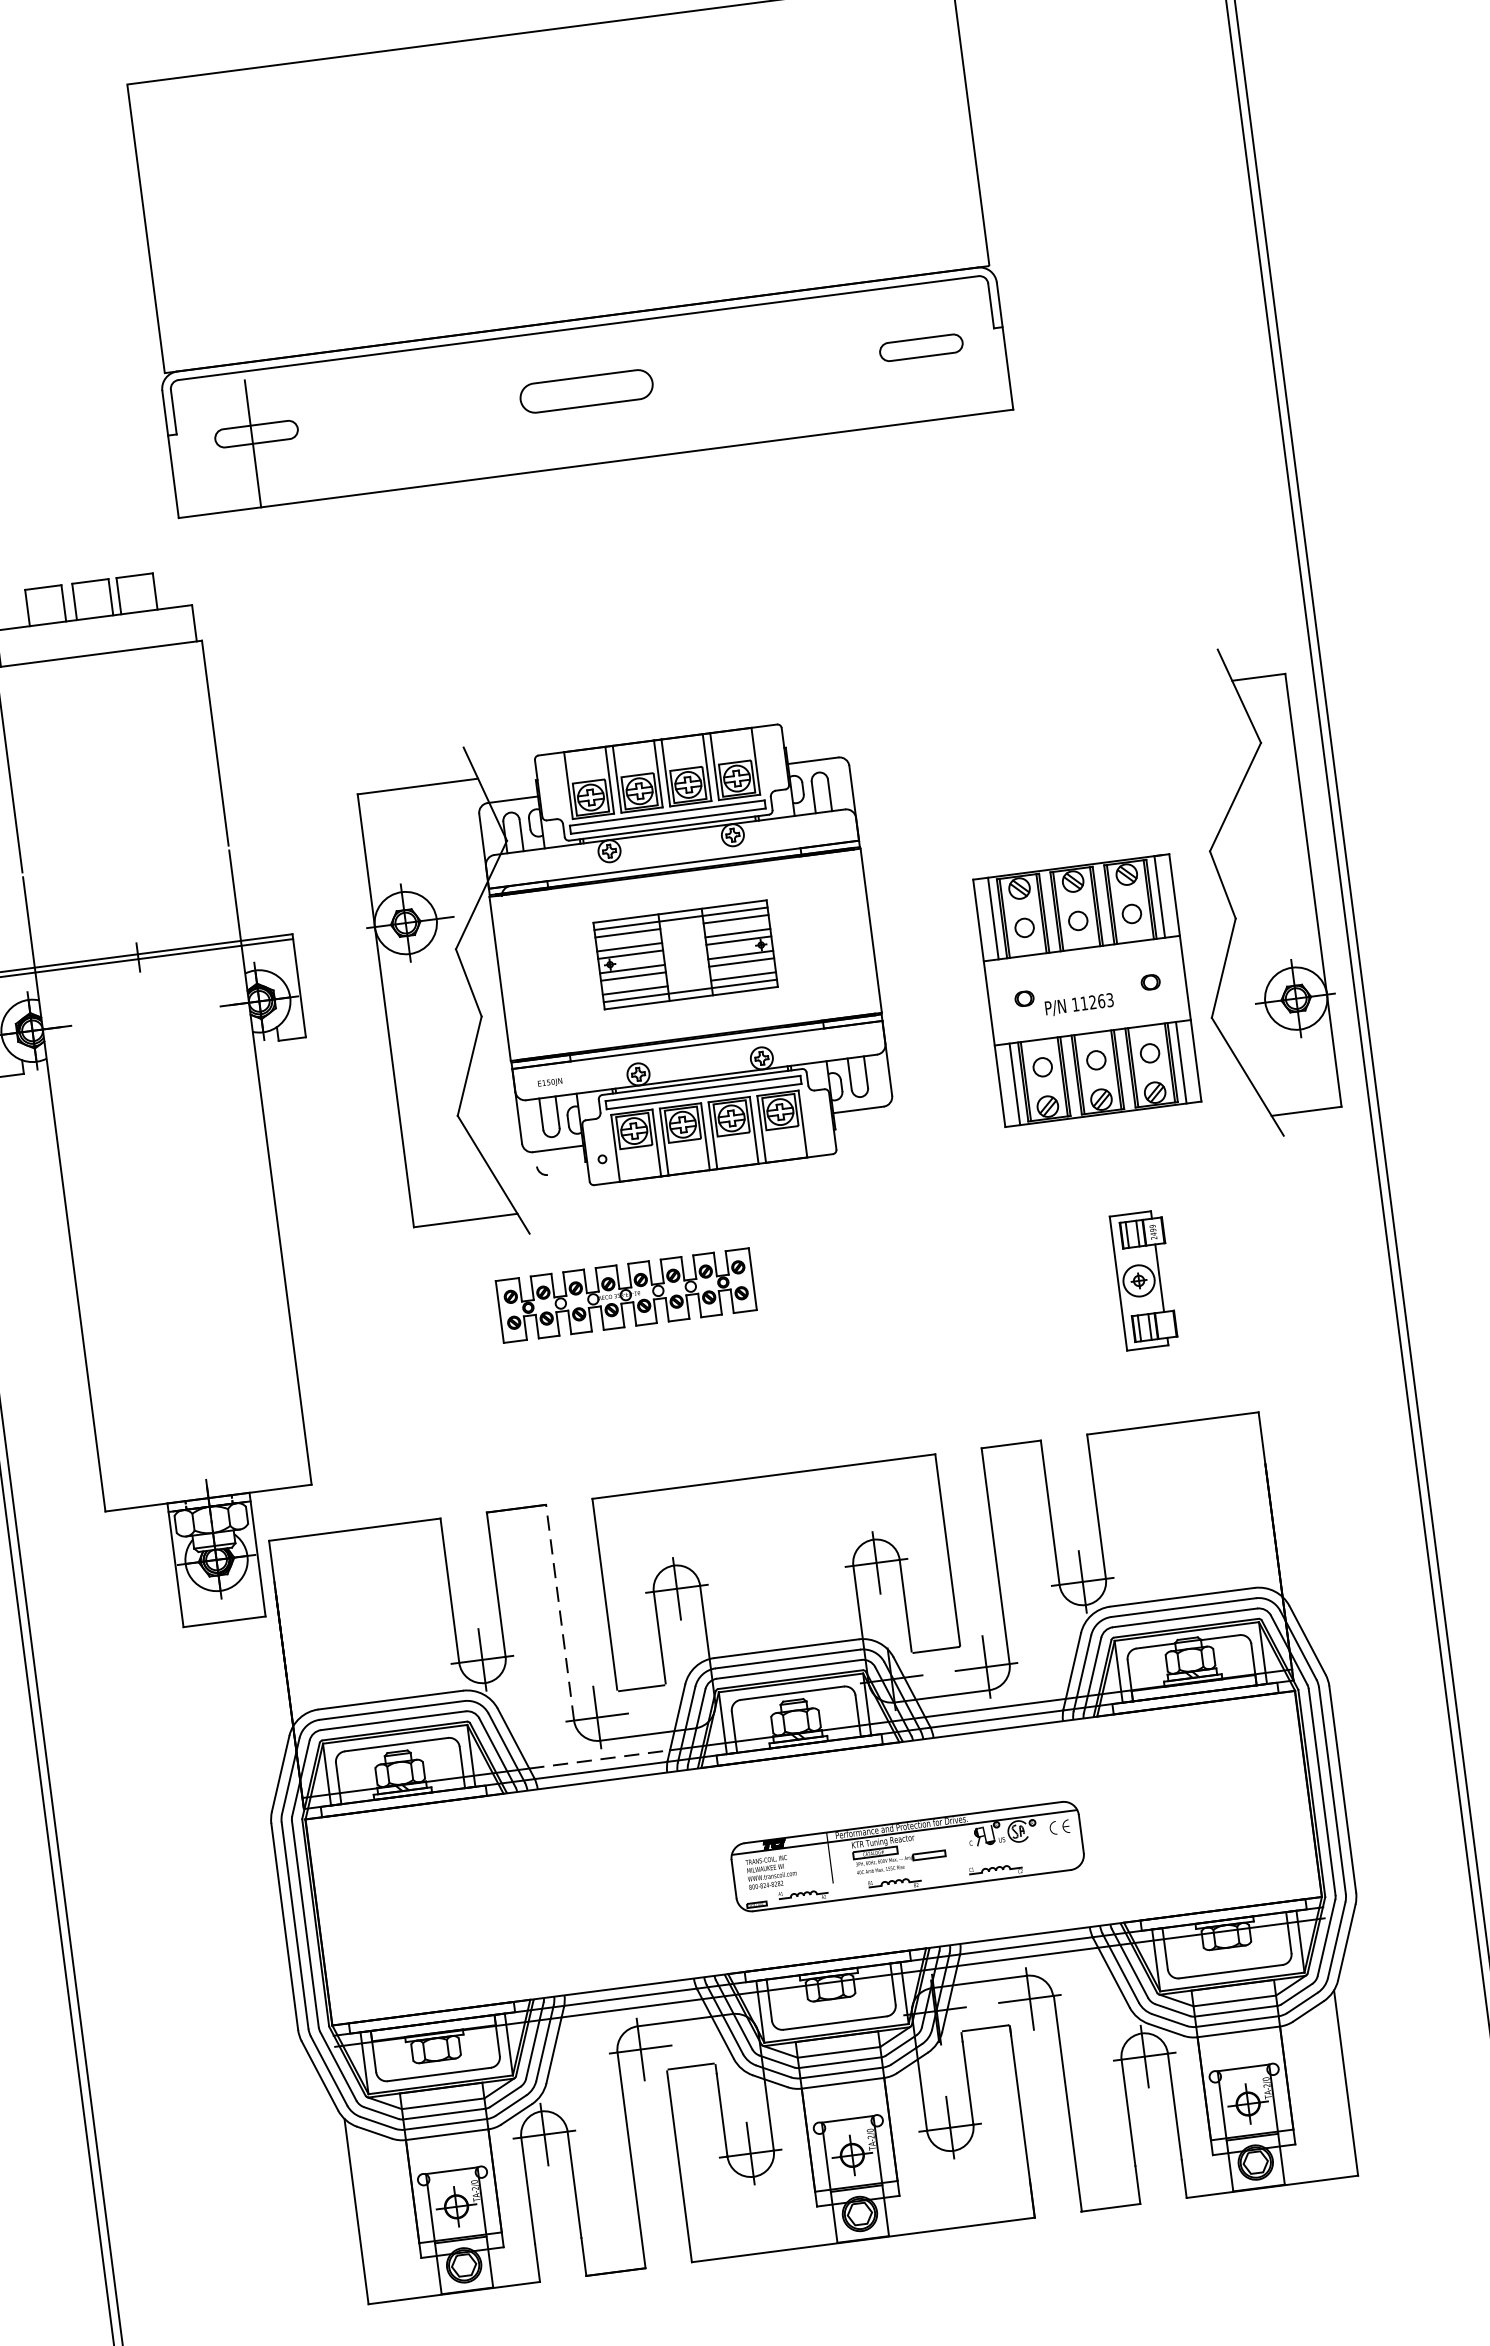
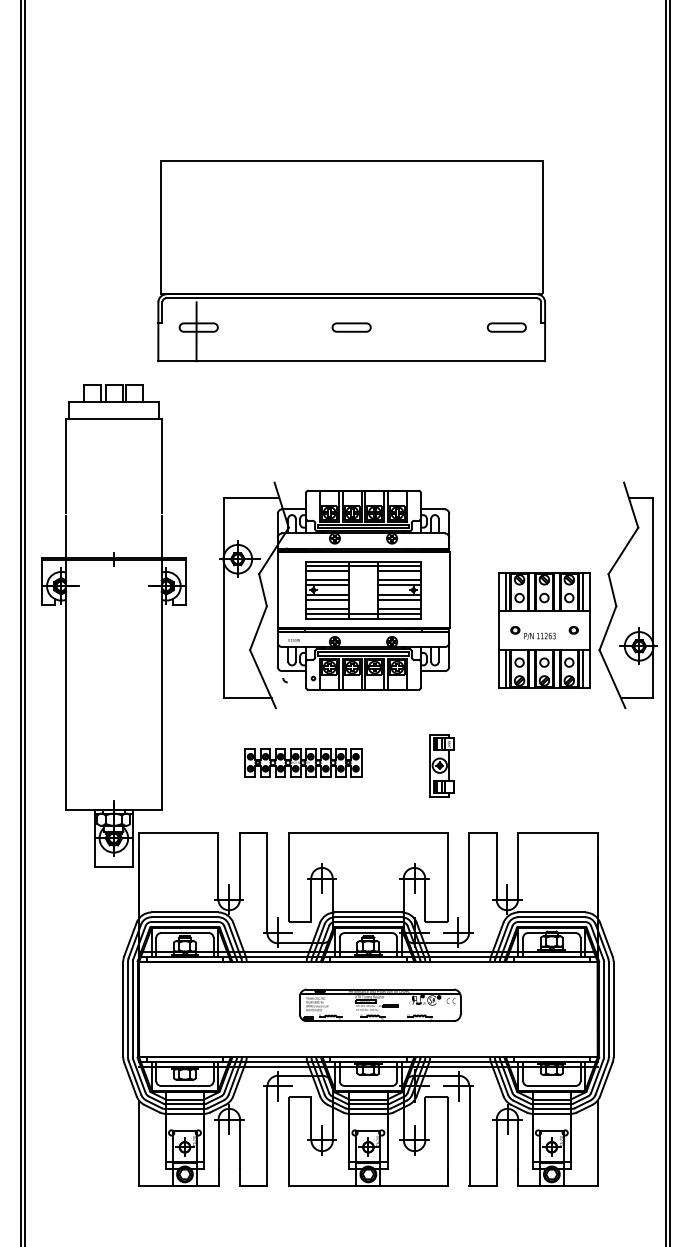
part: (586, 391) -> (351, 327), size x0.62
part: (685, 955) -> (363, 590), size x1.43
part: (1142, 1279) -> (441, 765), moved
part: (626, 1294) -> (303, 762), moved
line: (560, 1612) -> (267, 882), dashed -> solid
line: (599, 1758) -> (276, 951), dashed -> solid
part: (907, 1854) -> (380, 1004), moved

